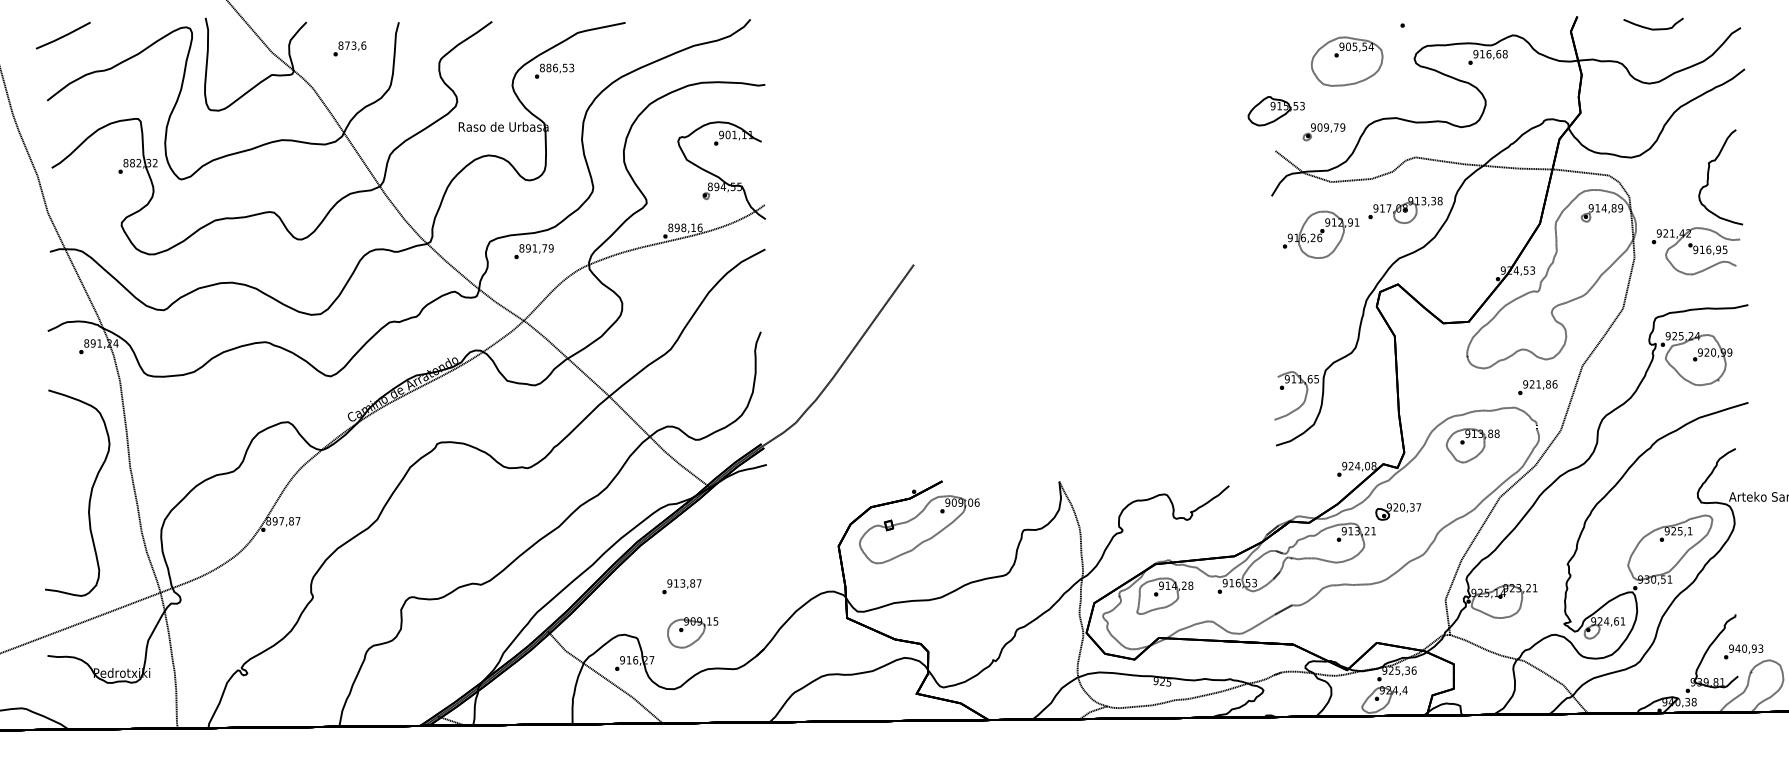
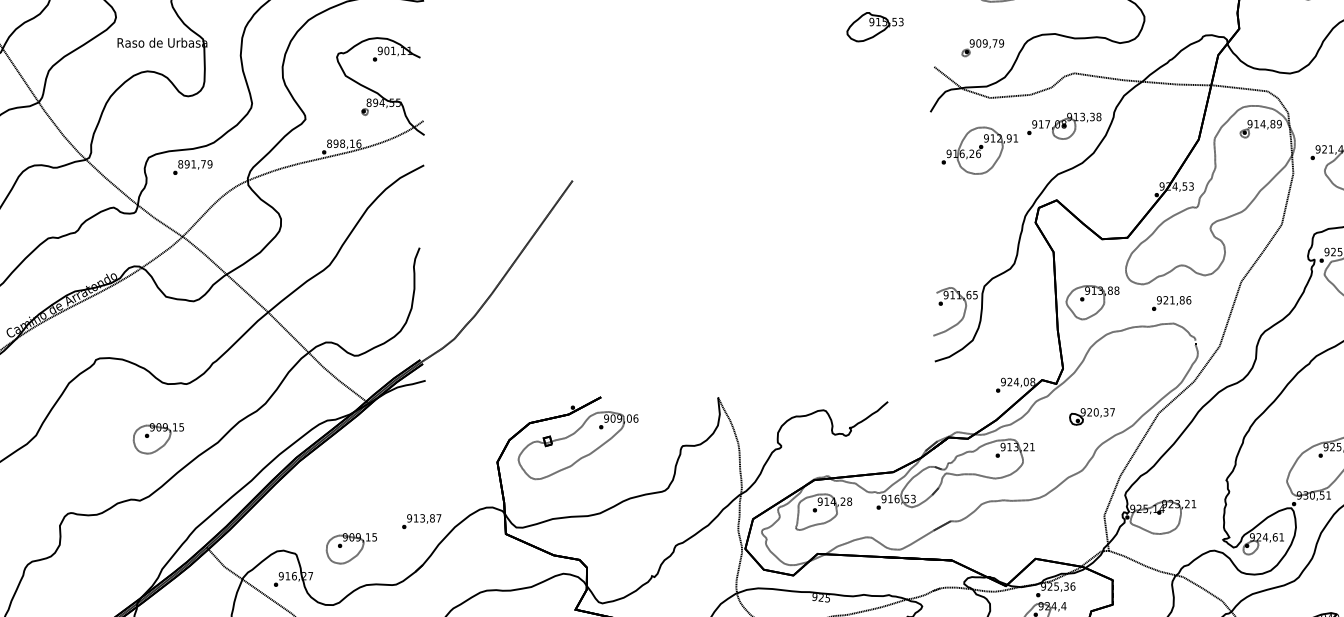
part: (1275, 111) -> (874, 27), moved
text: (1537, 387) -> (1171, 303), moved
part: (1472, 445) -> (1092, 302), moved
part: (1398, 511) -> (1092, 416), moved
part: (499, 522) -> (158, 438), added
text: (681, 586) -> (421, 521), moved

